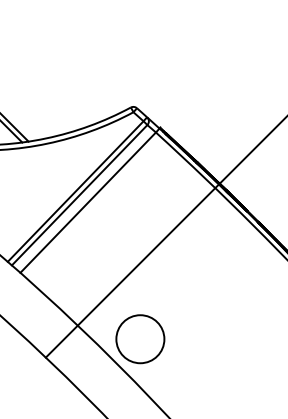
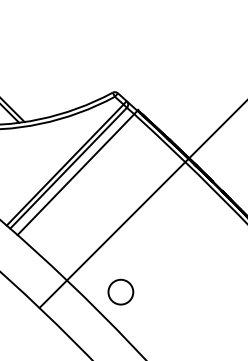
circle: (139, 338) -> (120, 291), size x0.6

